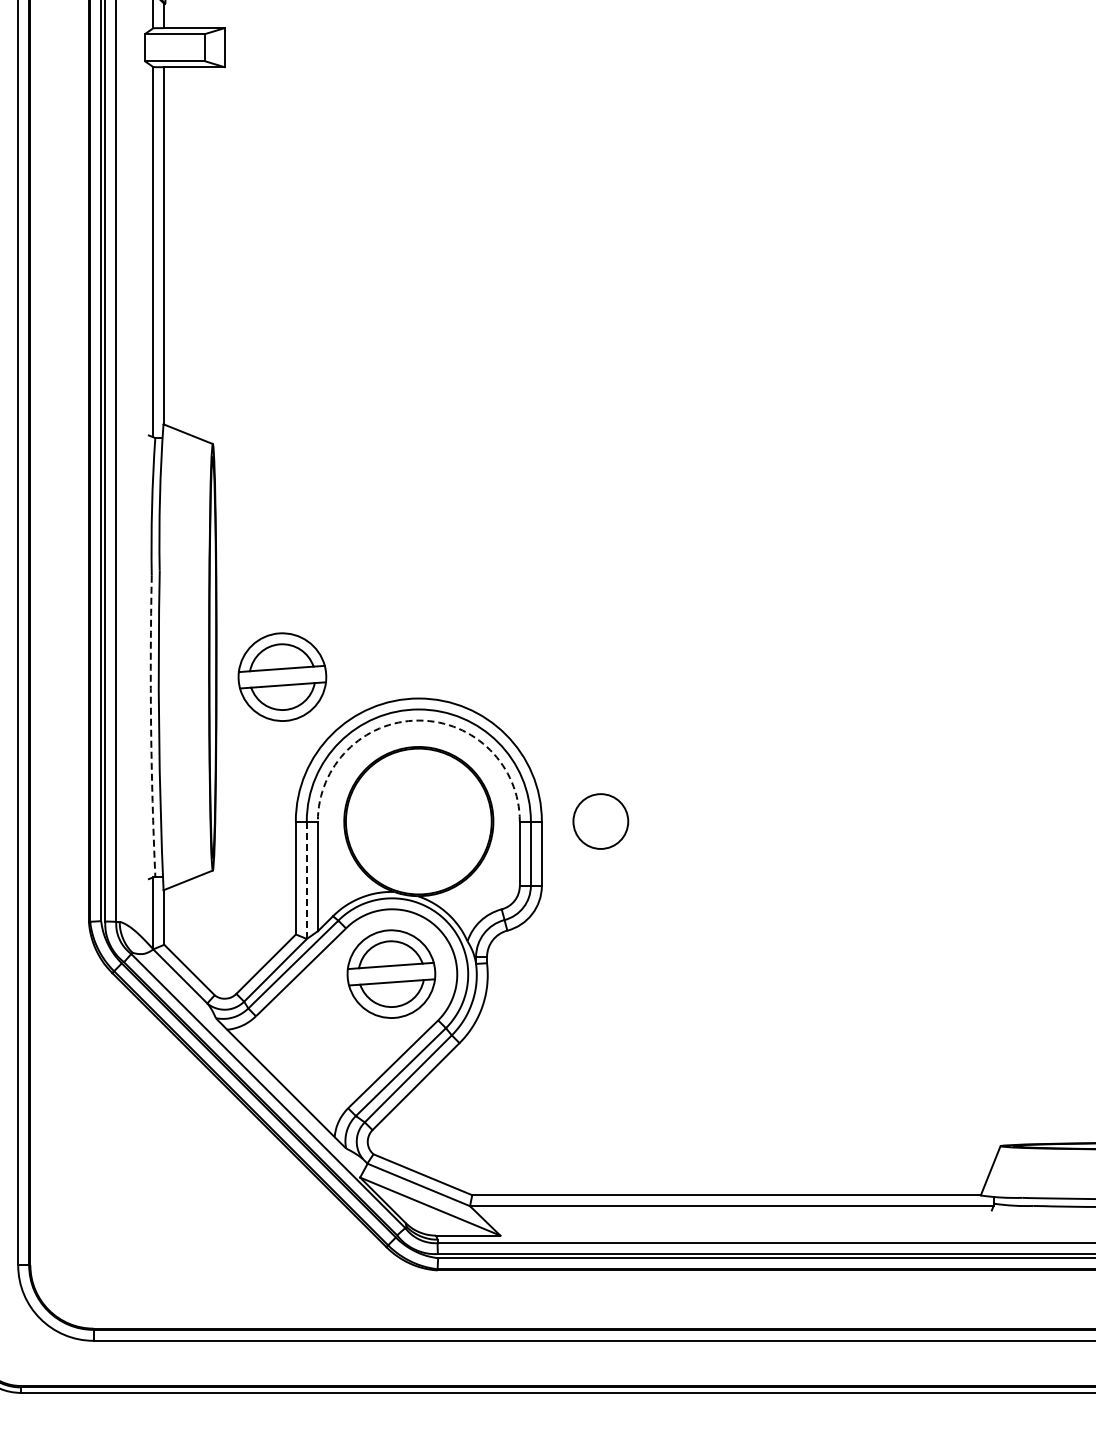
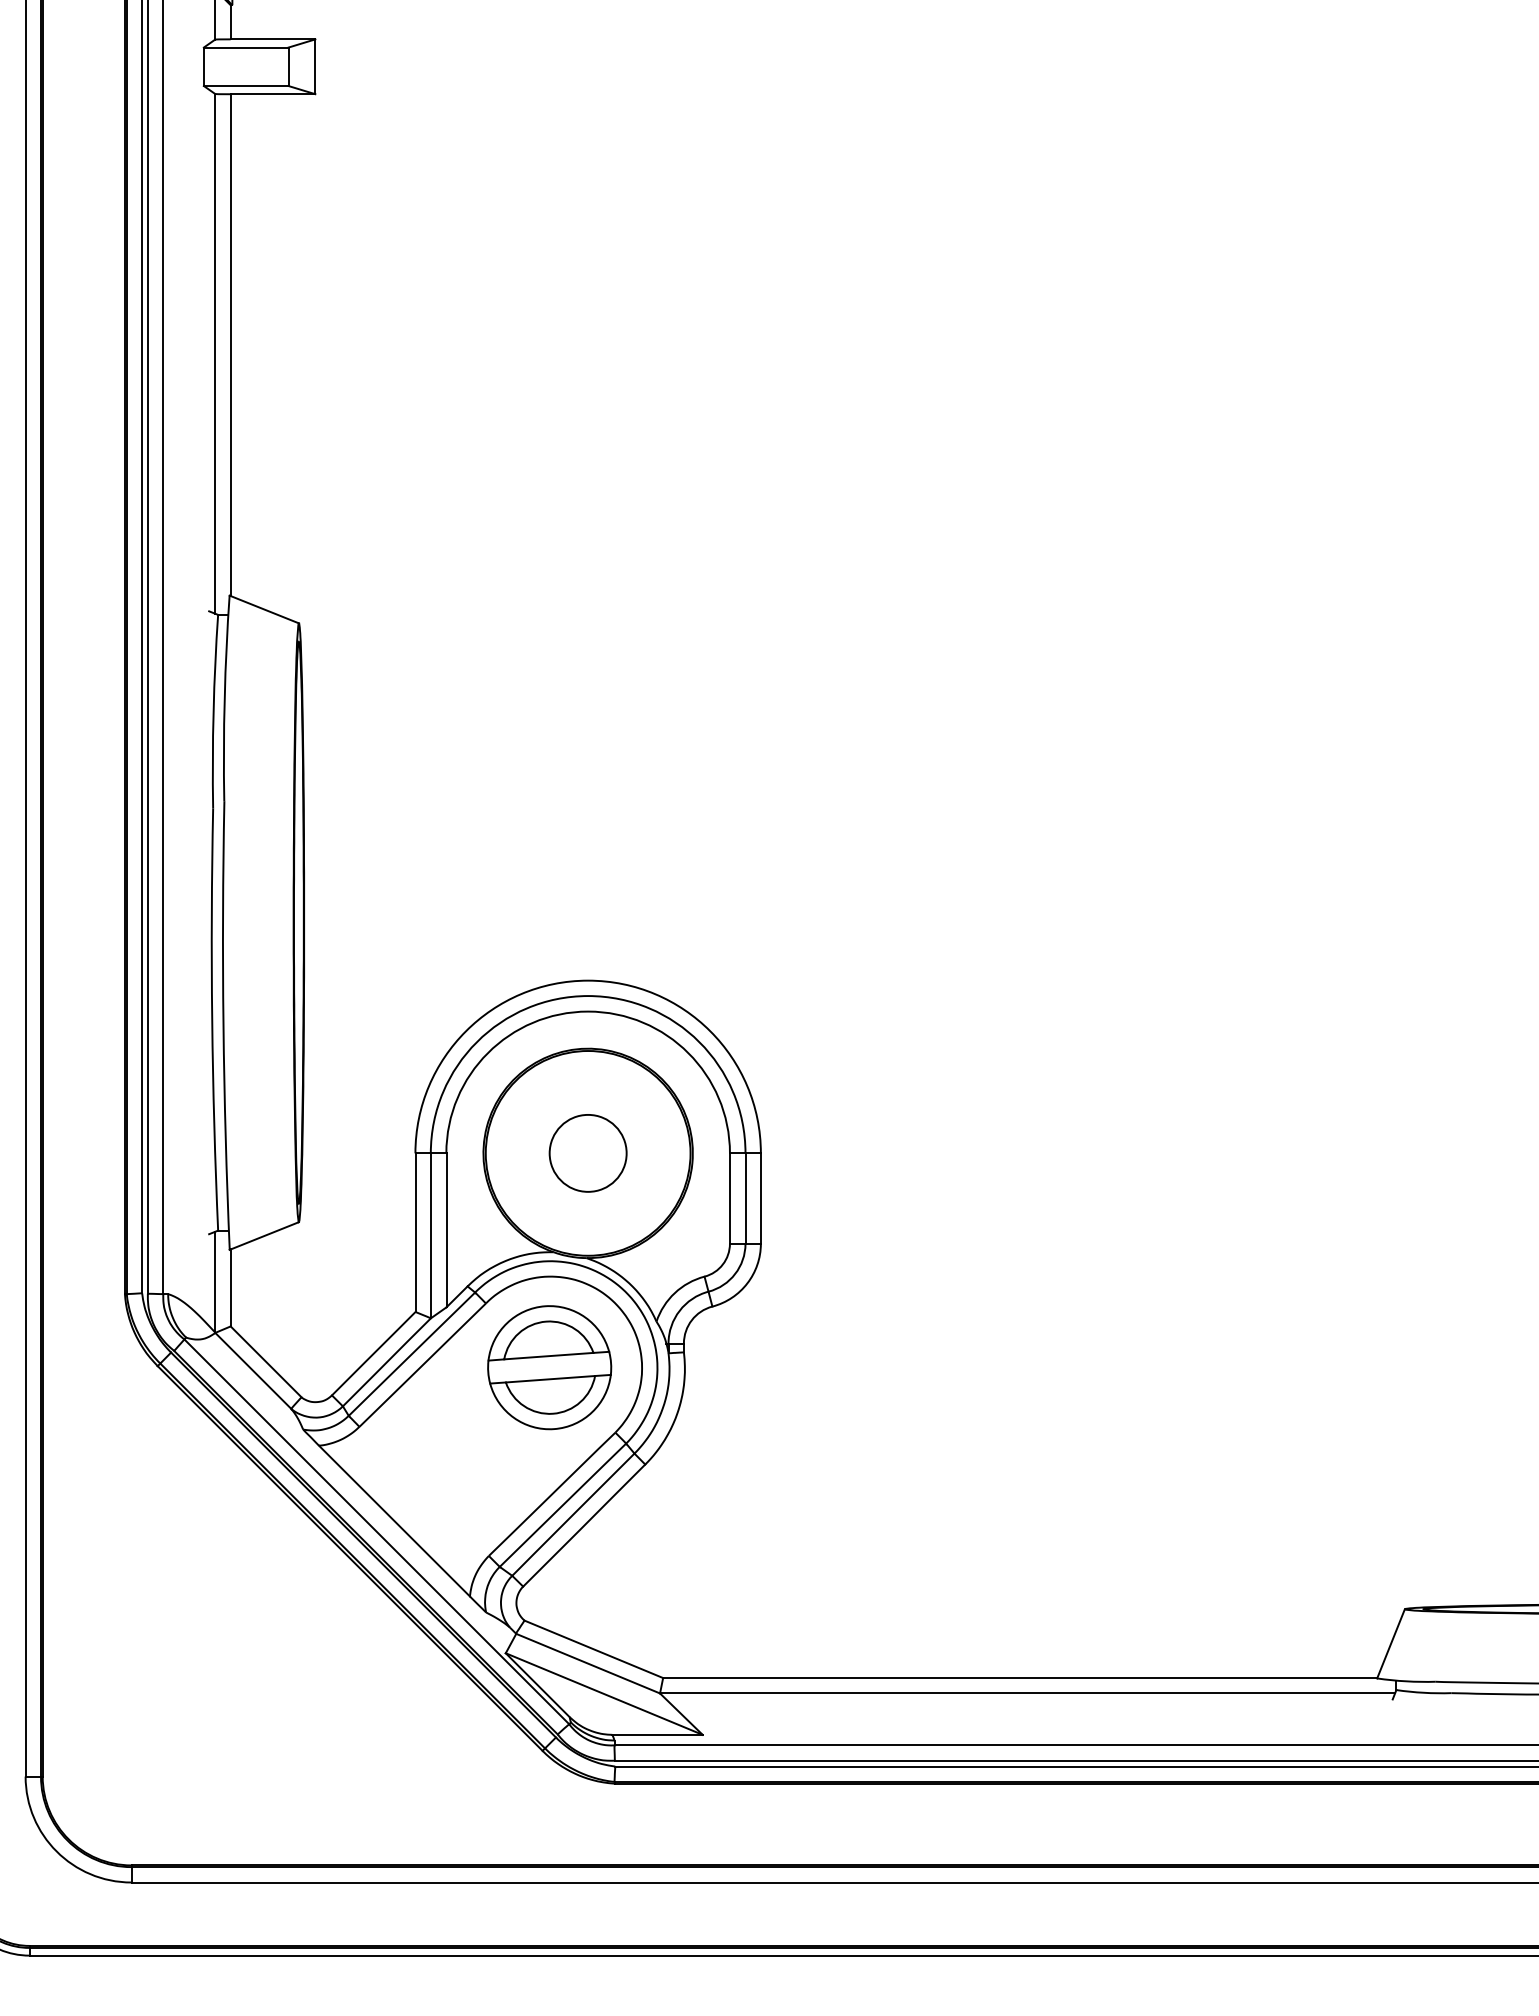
part: (282, 676) -> (396, 949), removed
arc: (418, 720) -> (587, 1011), dashed -> solid
arc: (151, 726) -> (212, 1019), dashed -> solid
circle: (600, 821) -> (587, 1153), moved
line: (306, 880) -> (430, 1236), dashed -> solid

